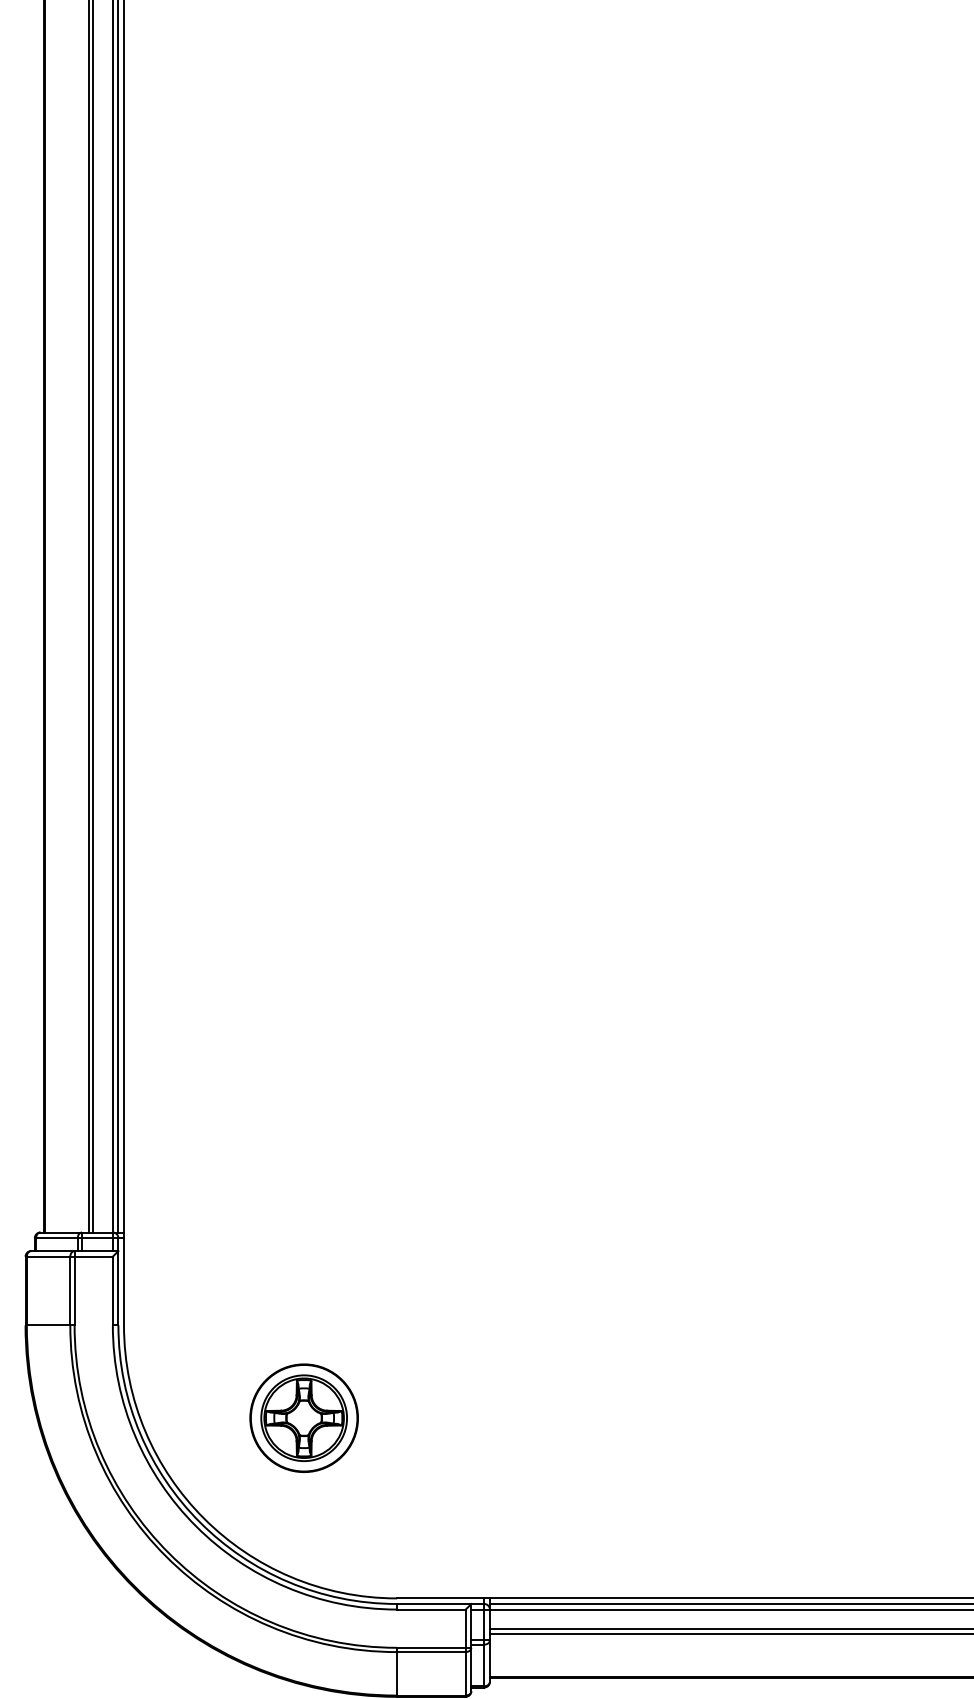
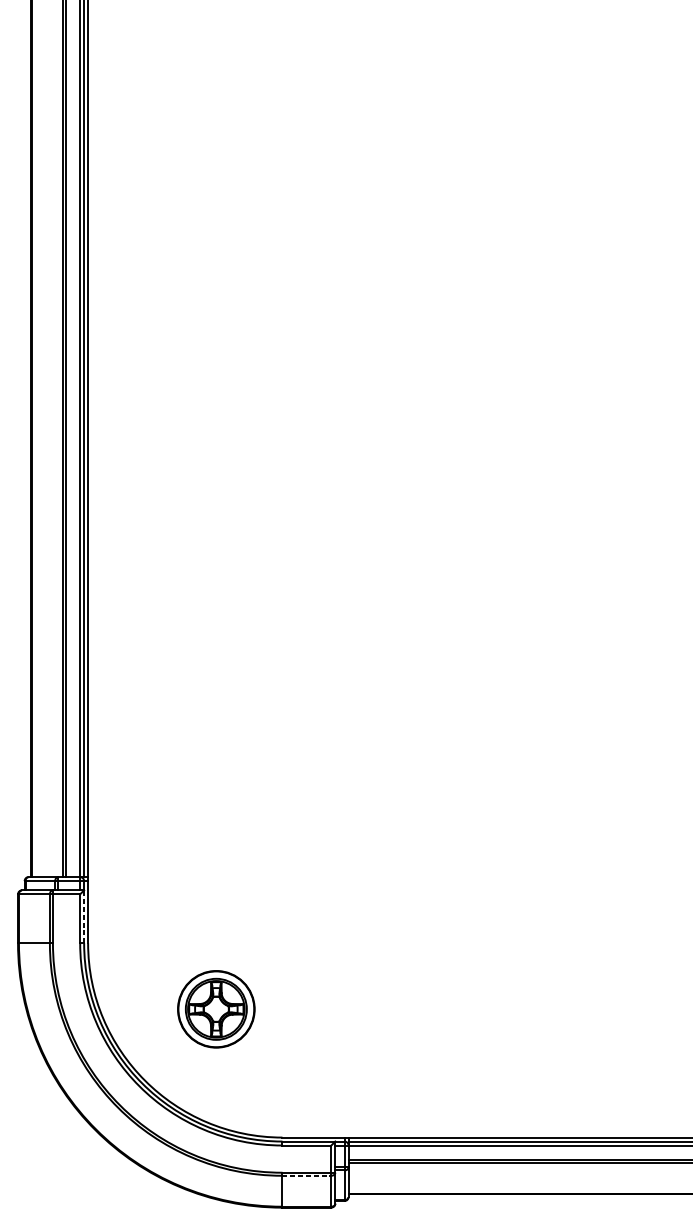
line: (118, 1287) -> (84, 916), solid -> dashed
line: (431, 1652) -> (306, 1176), solid -> dashed

